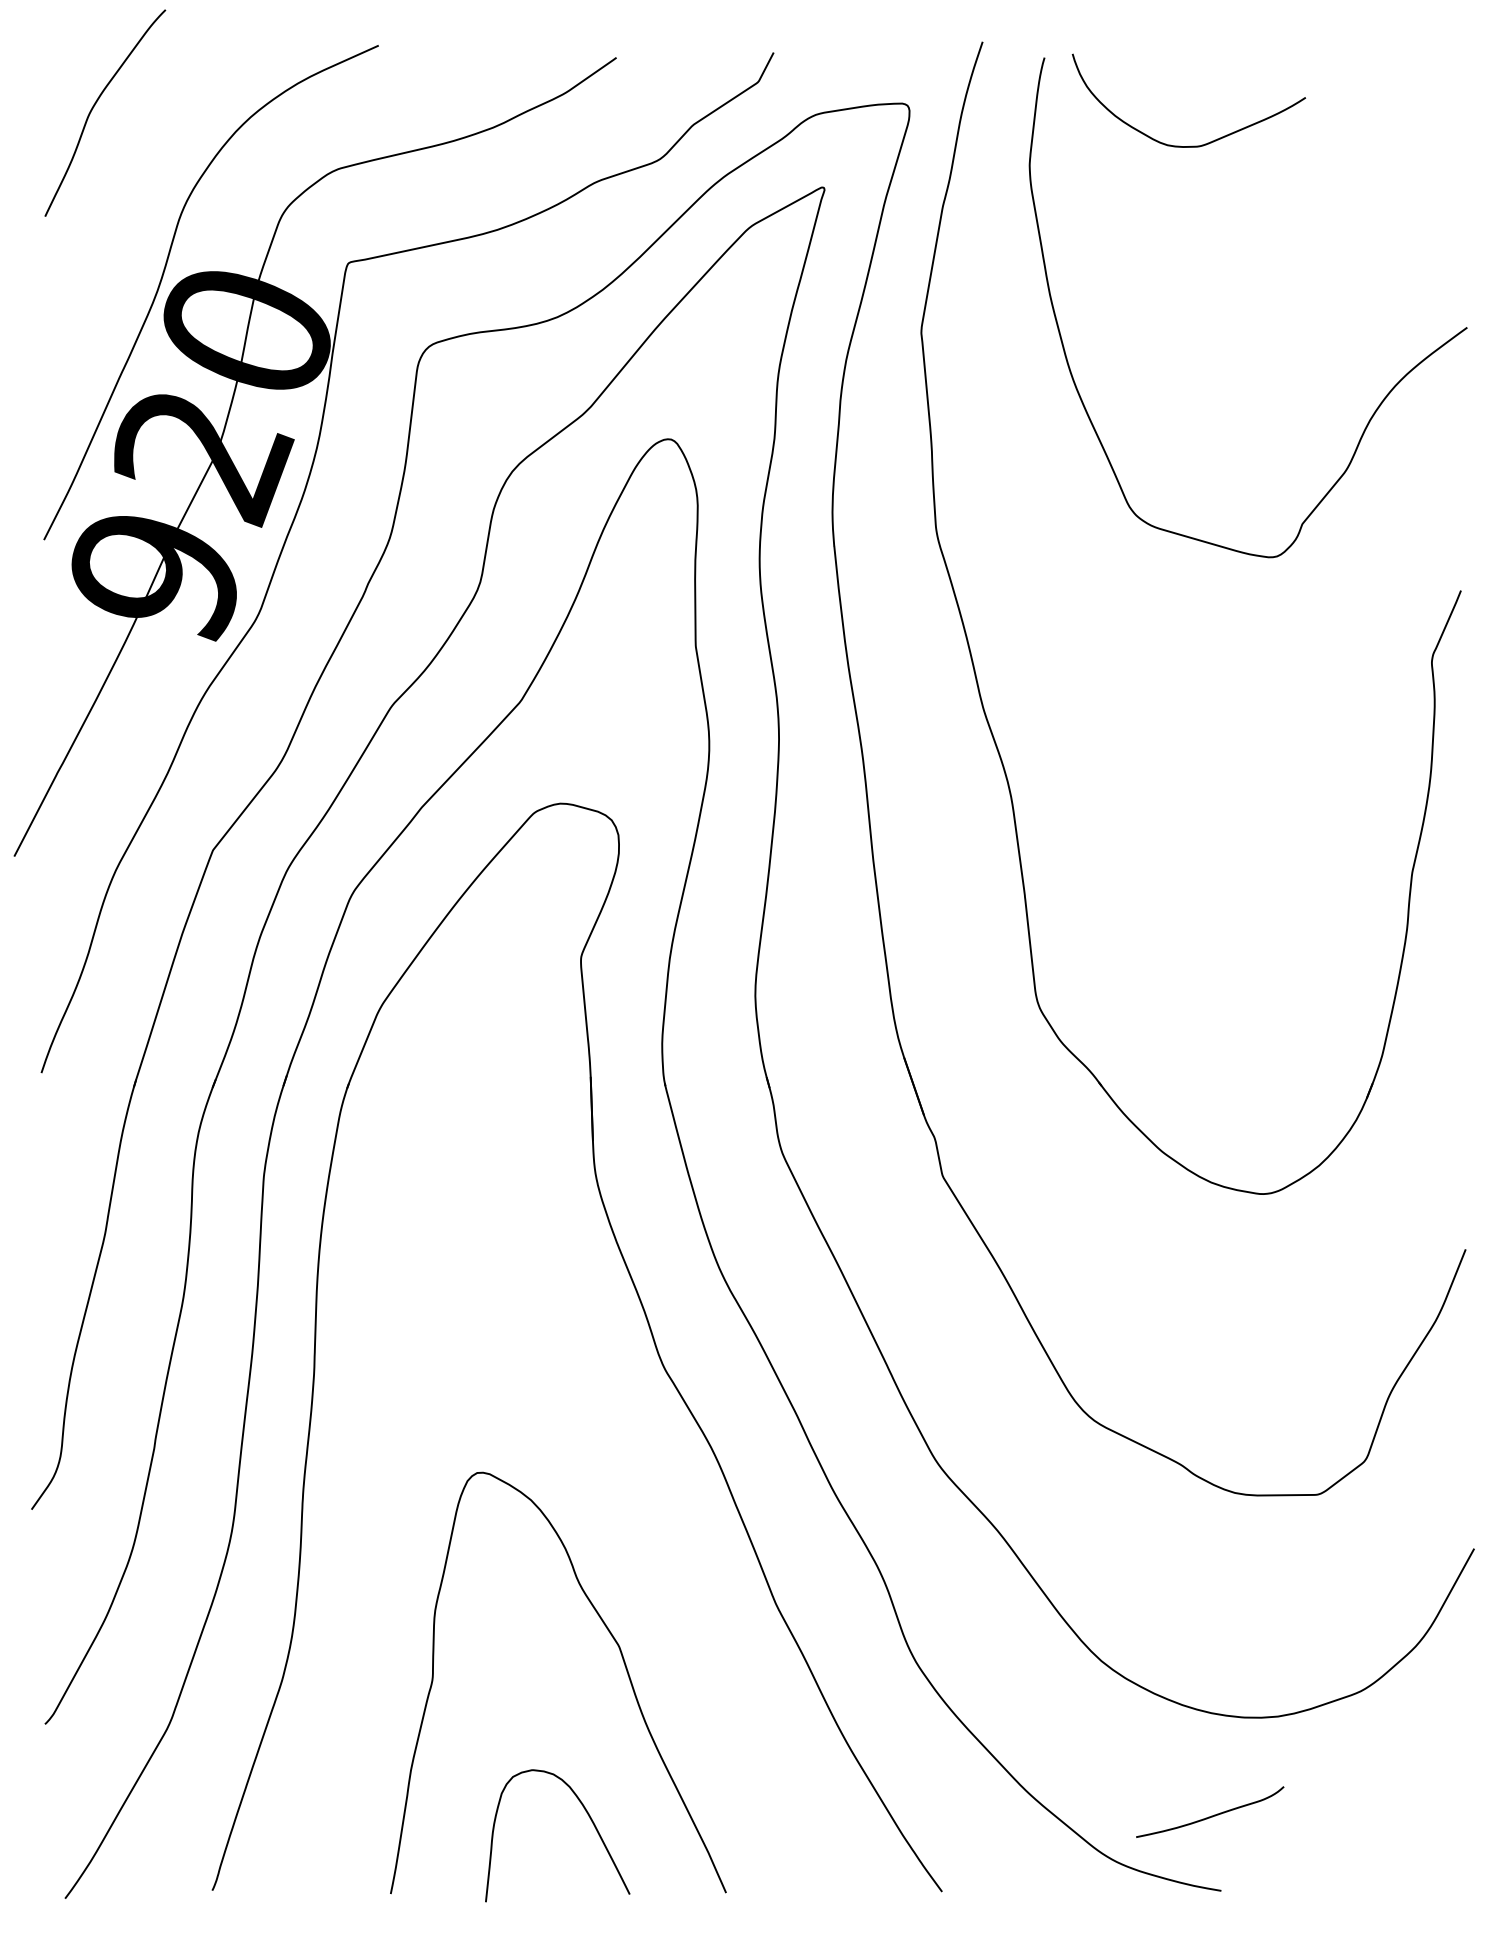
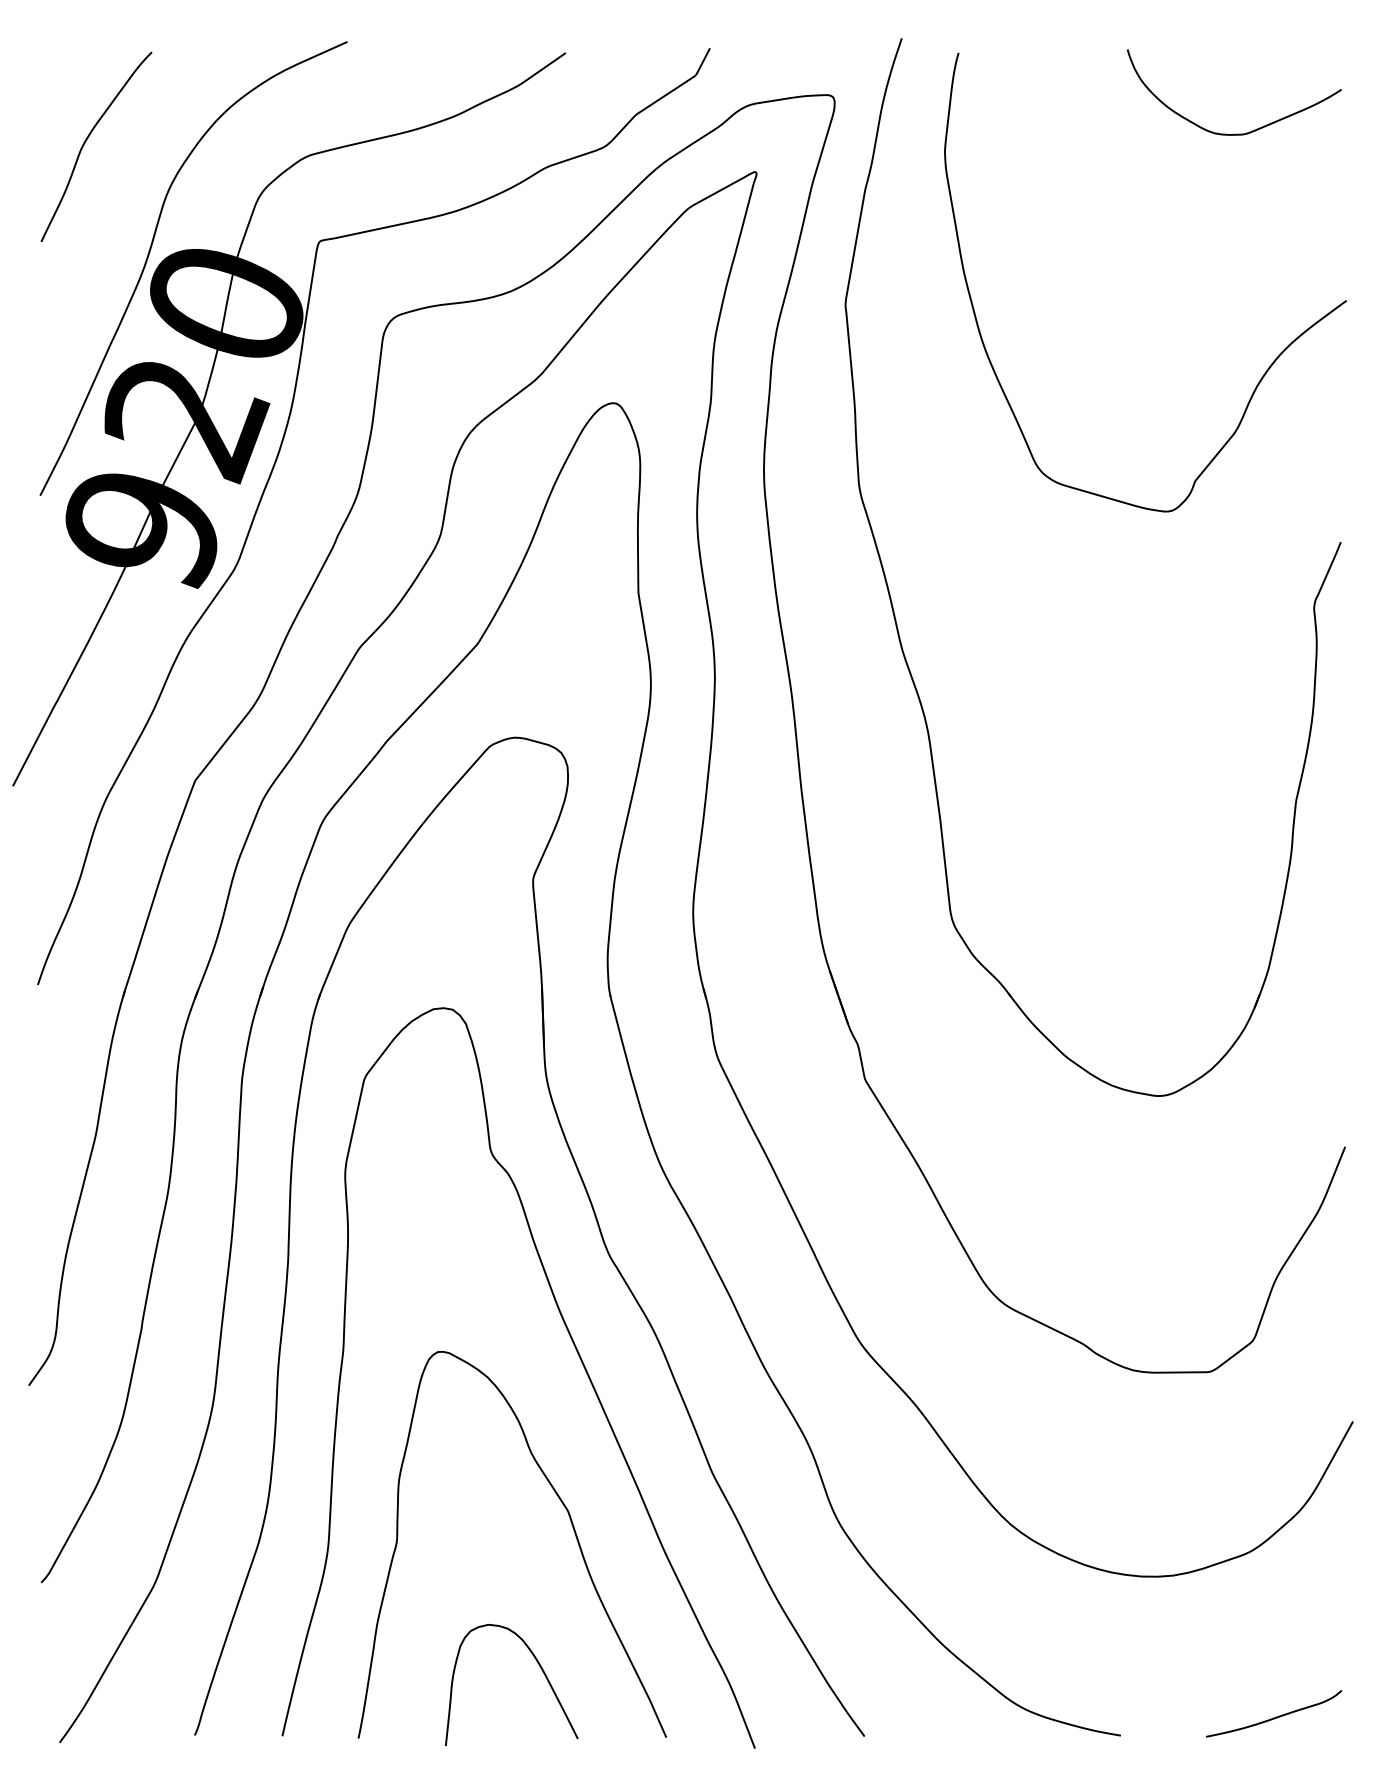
curve: (95, 105) -> (87, 139), moved
curve: (1191, 145) -> (1236, 133), moved
curve: (629, 1475) -> (577, 1354), added
curve: (1211, 1815) -> (1275, 1716), moved

